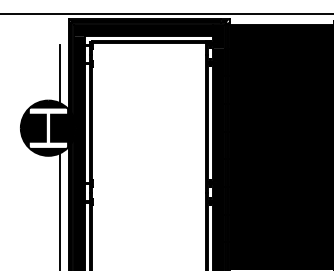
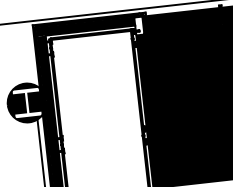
fill: (218, 36) -> (139, 25), removed
line: (60, 74) -> (31, 64), removed

